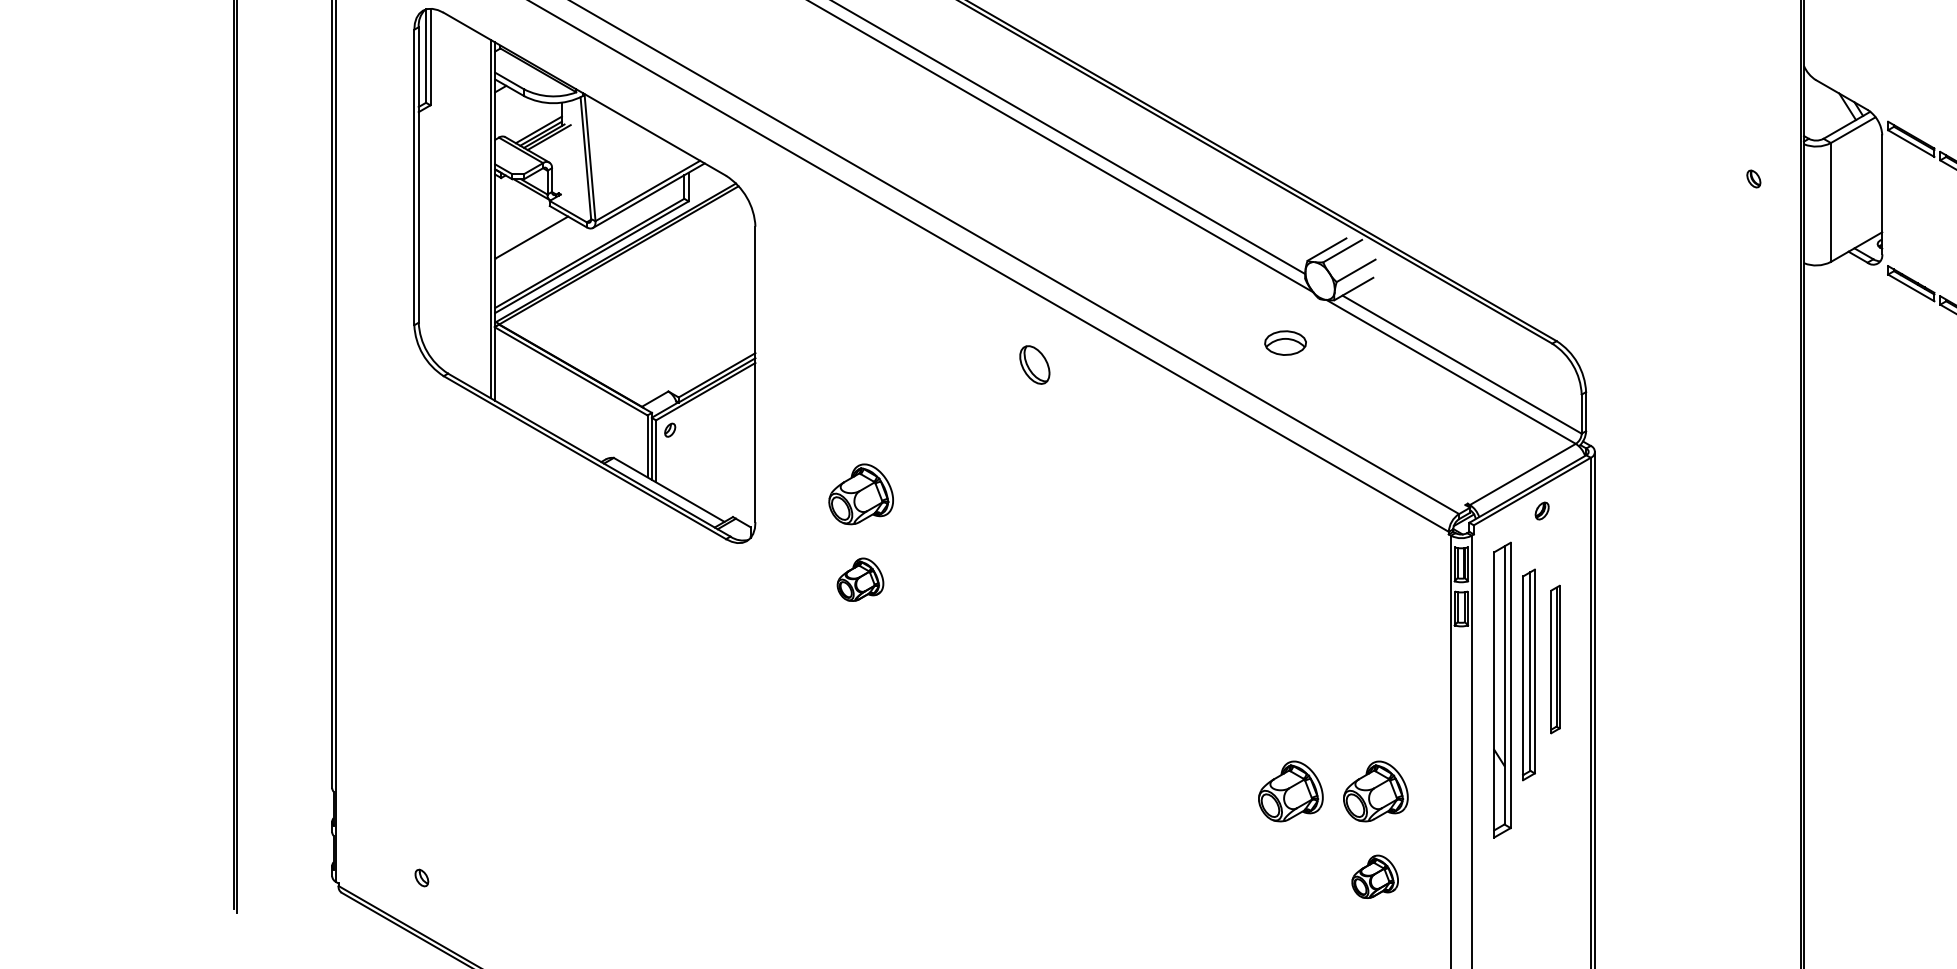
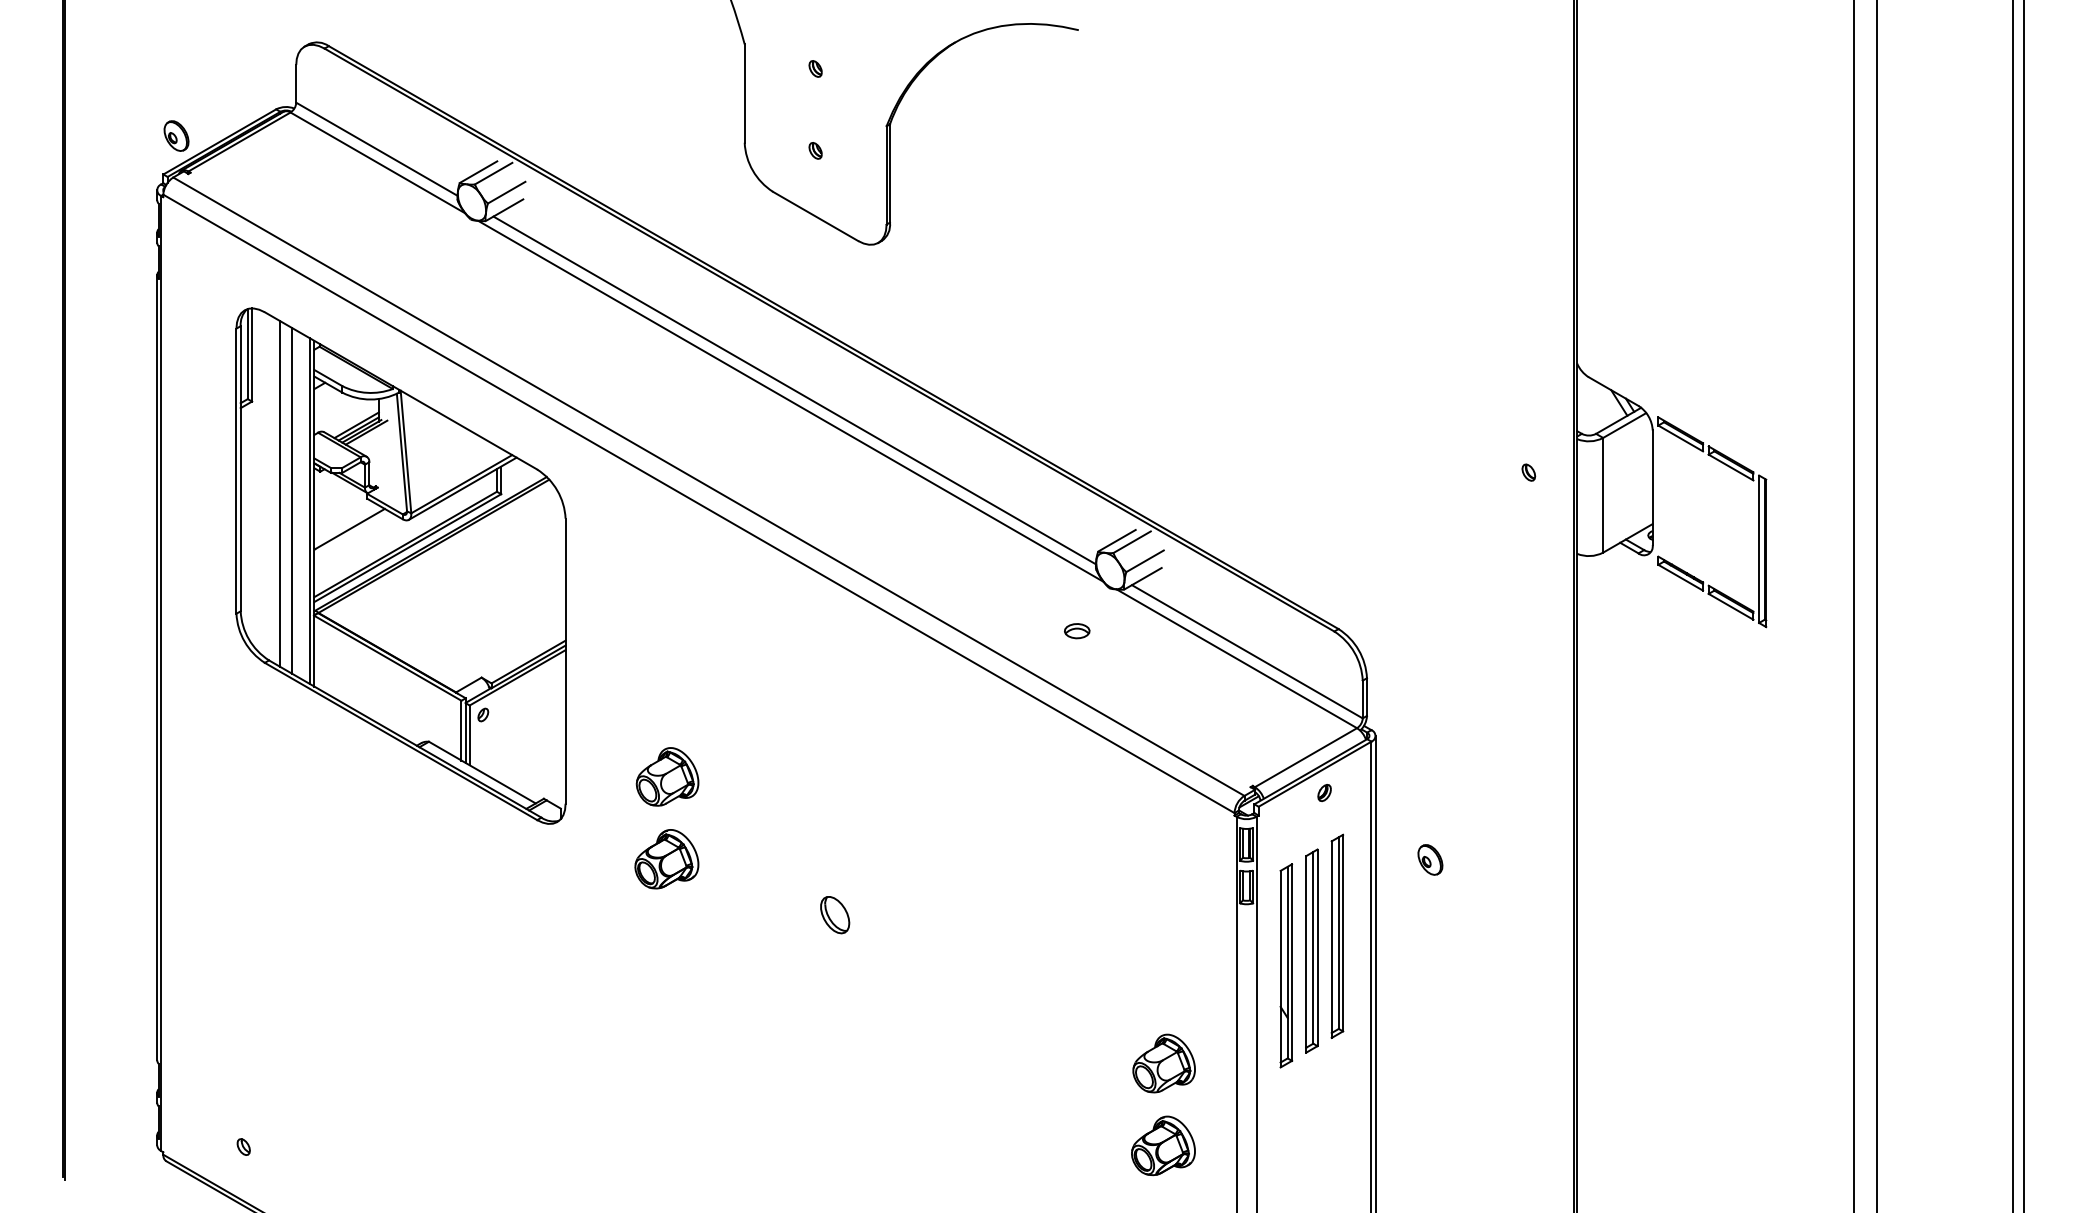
line: (459, 200) -> (280, 493), added
line: (471, 207) -> (291, 500), added
part: (1286, 343) -> (1077, 631), size x0.62
part: (1035, 365) -> (835, 915), moved
part: (860, 579) -> (666, 859), size x1.43
part: (1651, 579) -> (1430, 859), added
part: (1555, 658) -> (1337, 935), size x1.43
part: (1502, 689) -> (1286, 965), size x0.71
part: (1290, 791) -> (1081, 1063), removed
part: (1375, 876) -> (1163, 1145), size x1.43

